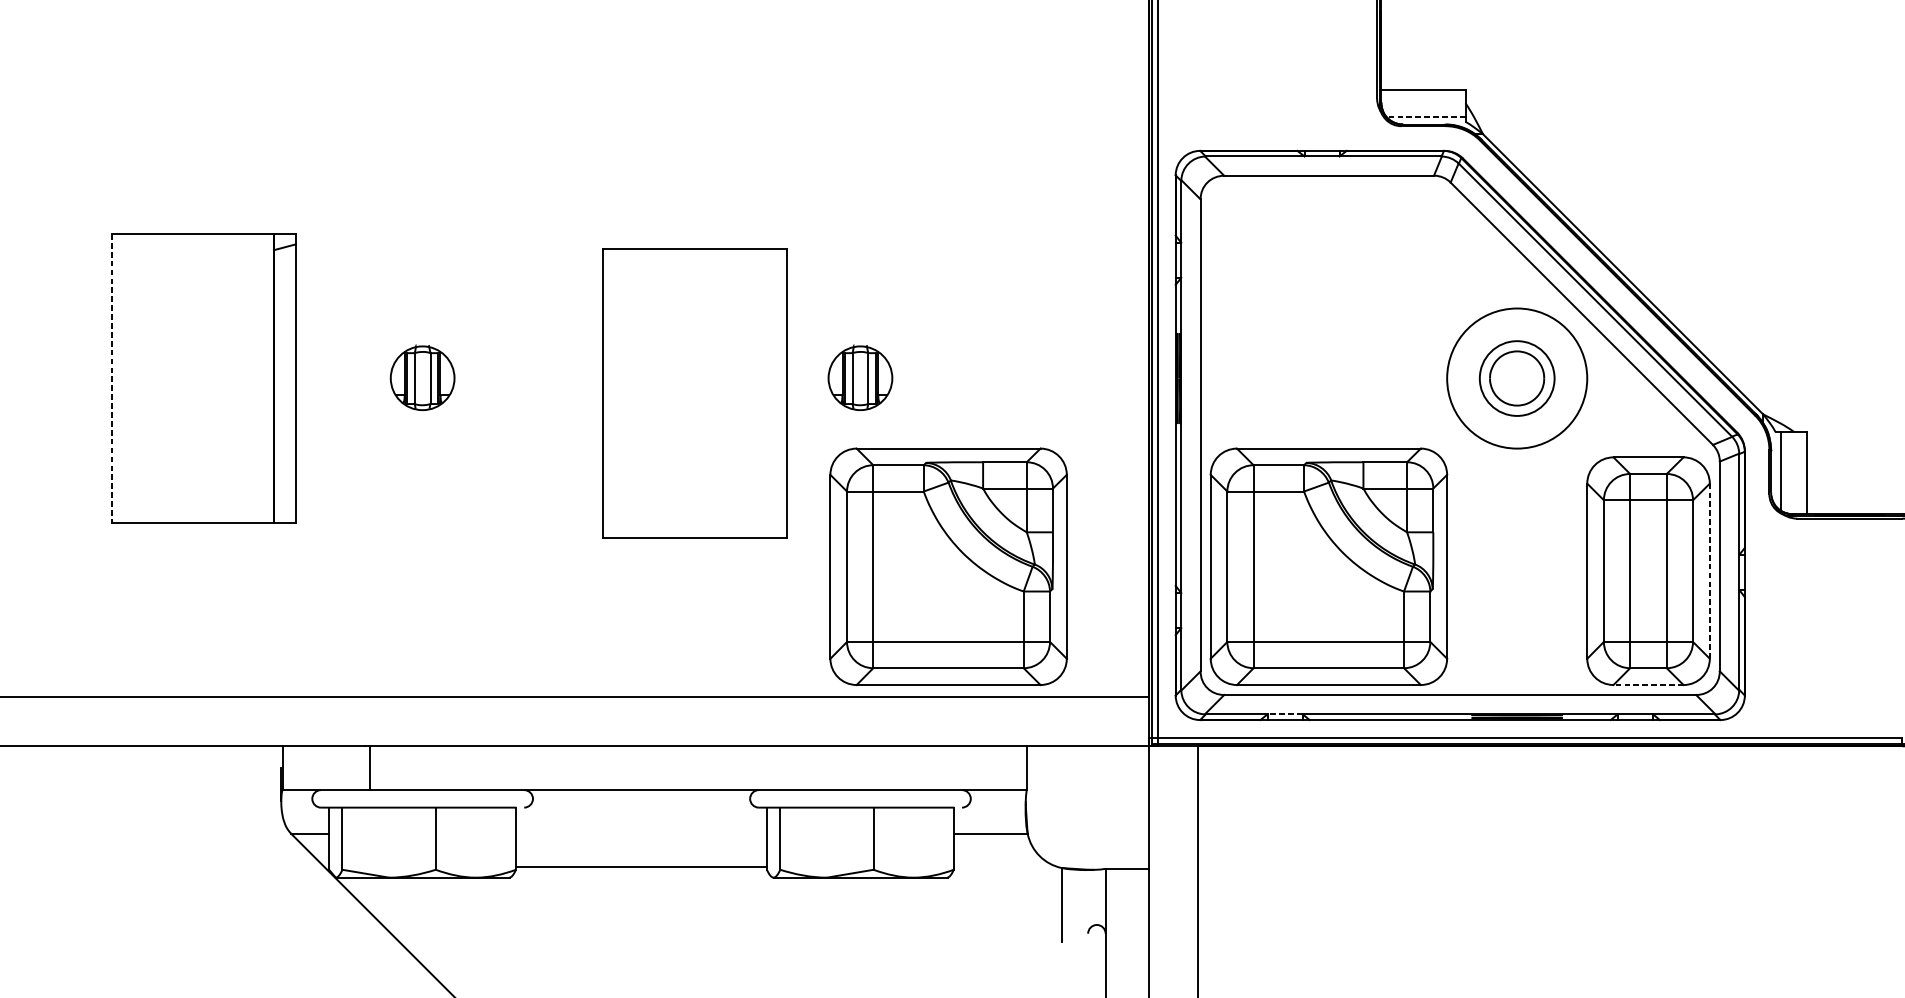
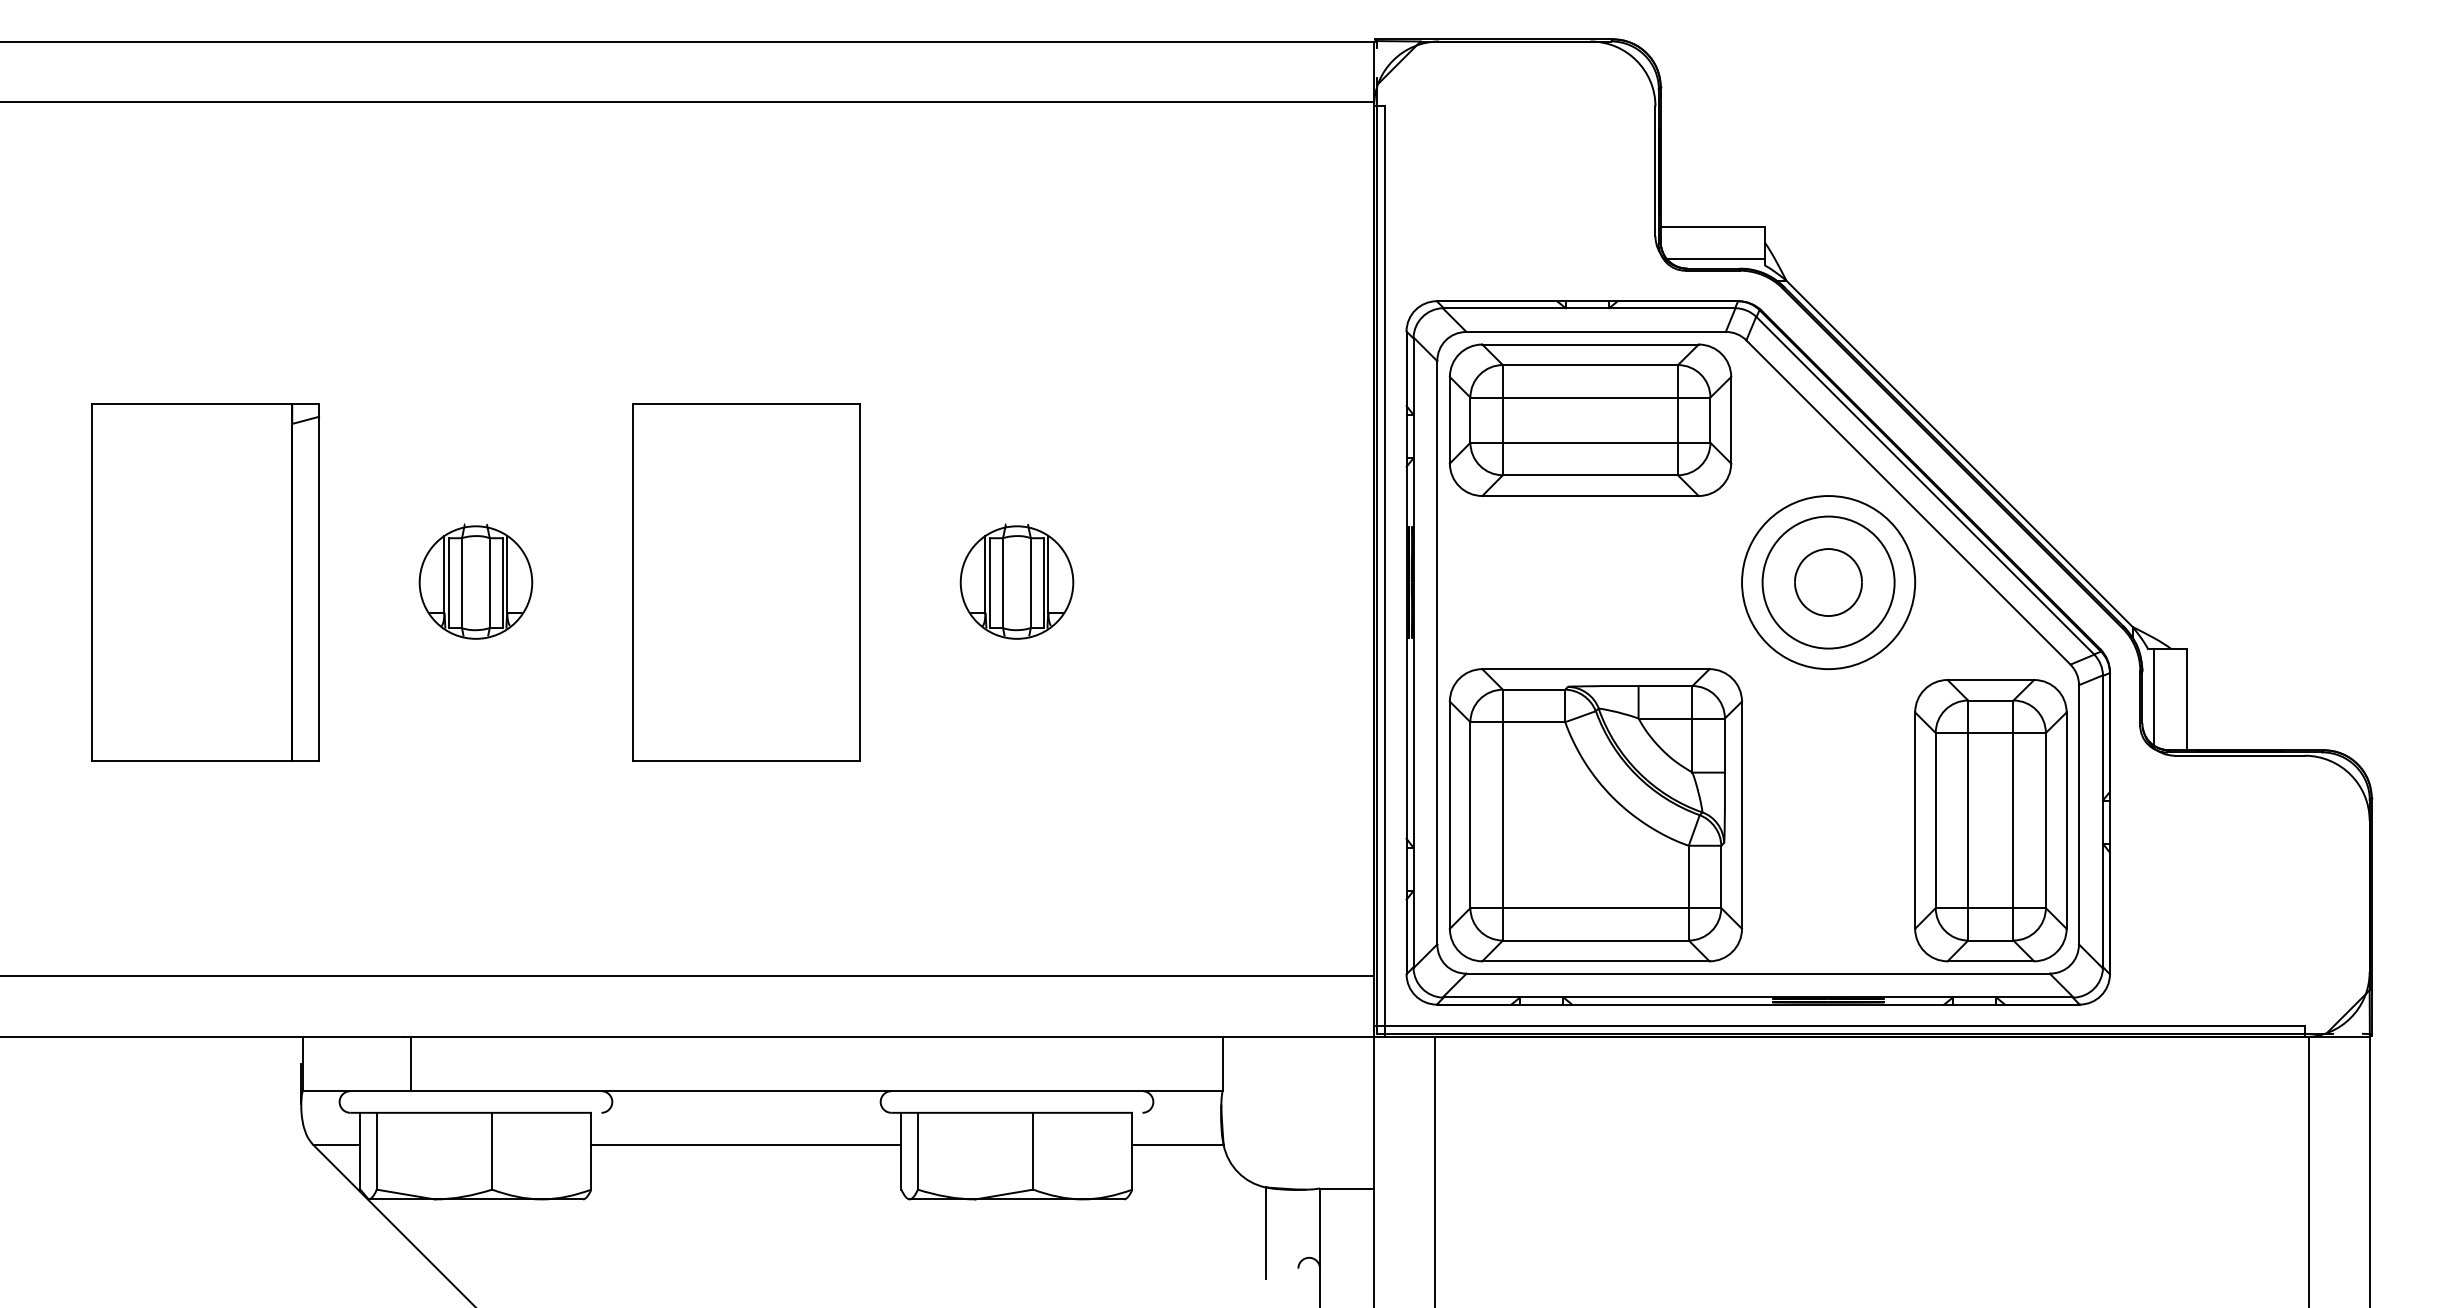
line: (1425, 117) -> (1715, 259), dashed -> solid
part: (1324, 247) -> (1590, 420), added
part: (422, 377) -> (475, 581), size x1.43
part: (860, 377) -> (1016, 581), size x1.43
line: (111, 378) -> (91, 582), dashed -> solid
circle: (1517, 378) -> (1828, 582), size x1.43
part: (694, 393) -> (746, 582), moved
part: (948, 567) -> (1125, 815), removed
line: (1709, 571) -> (2066, 821), dashed -> solid
line: (1648, 685) -> (1990, 961), dashed -> solid
line: (1284, 714) -> (1541, 997), dashed -> solid
line: (641, 867) -> (746, 1145), moved

